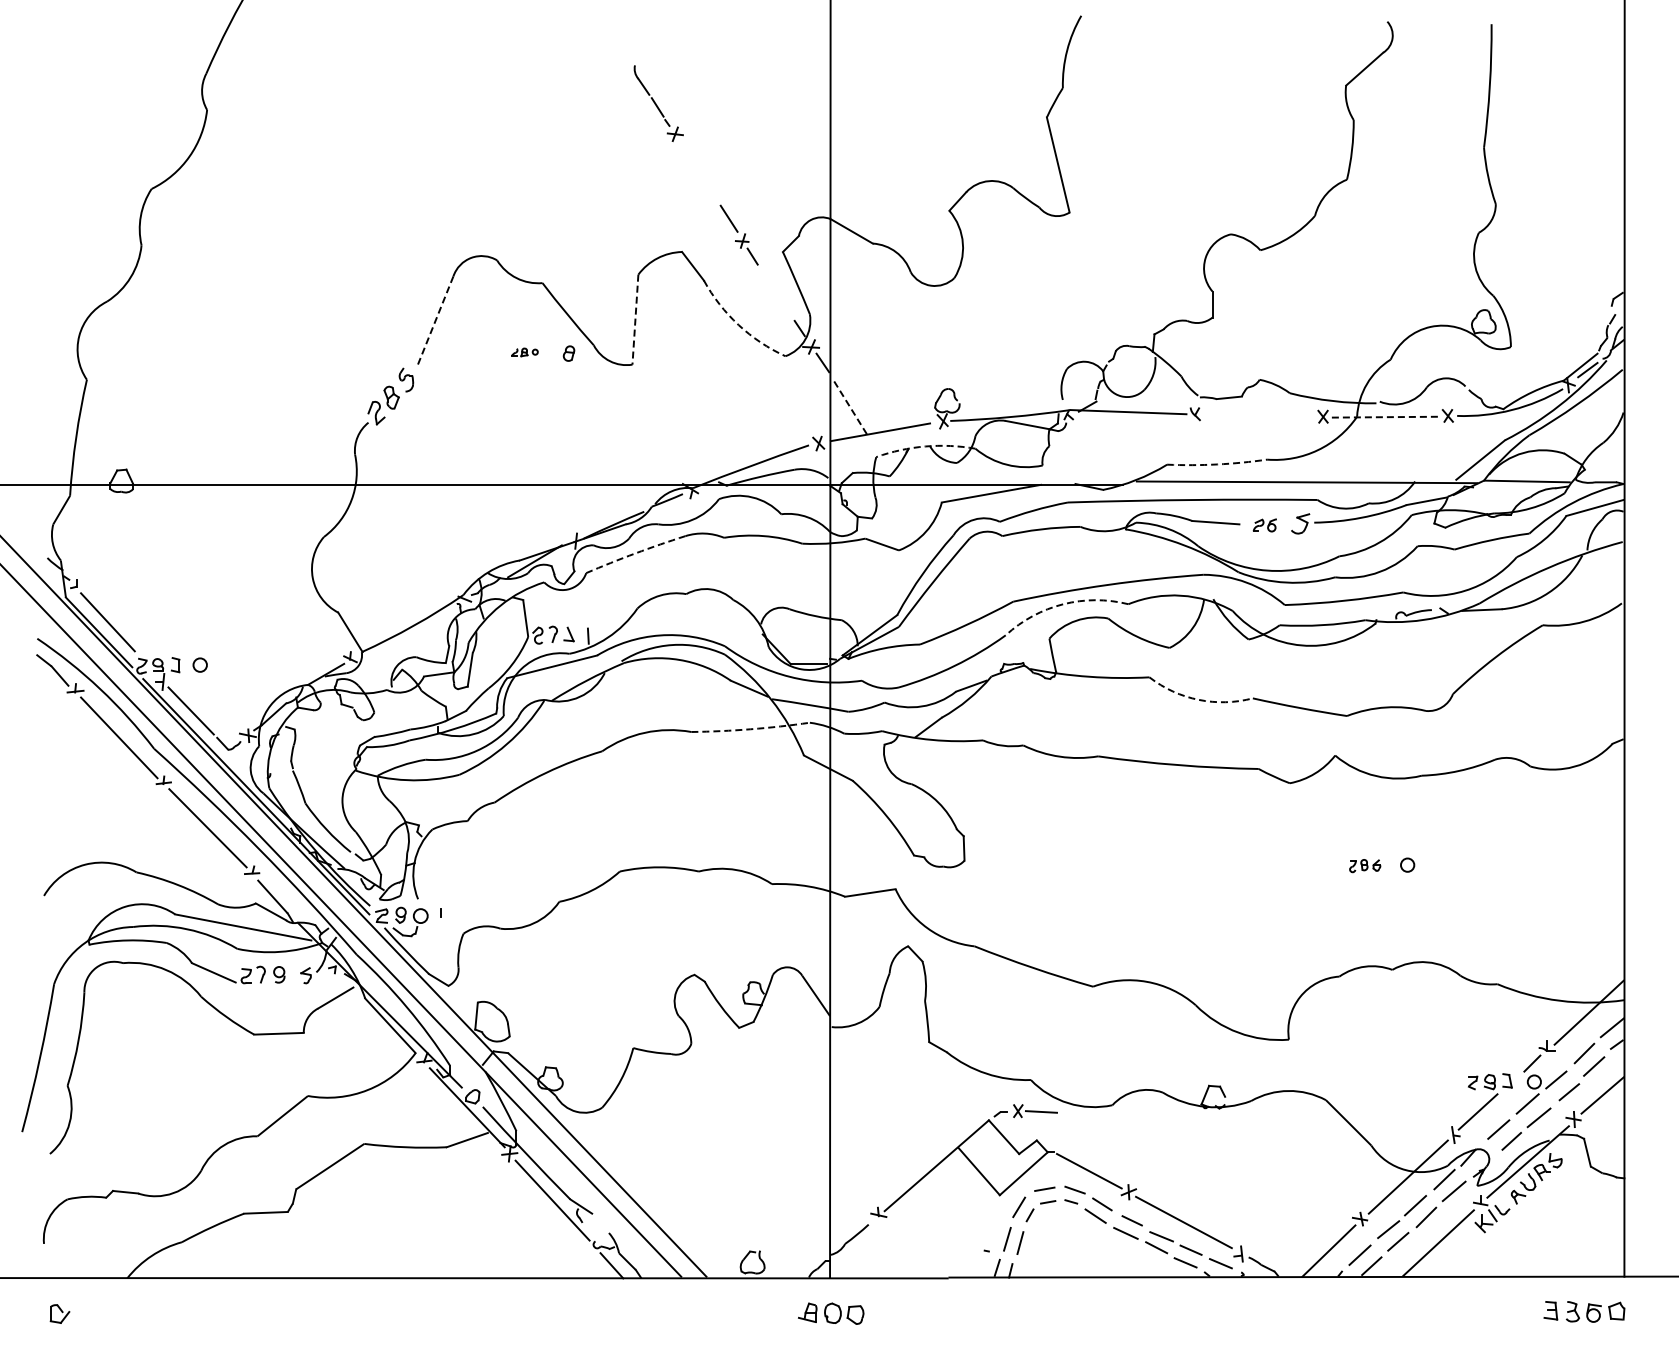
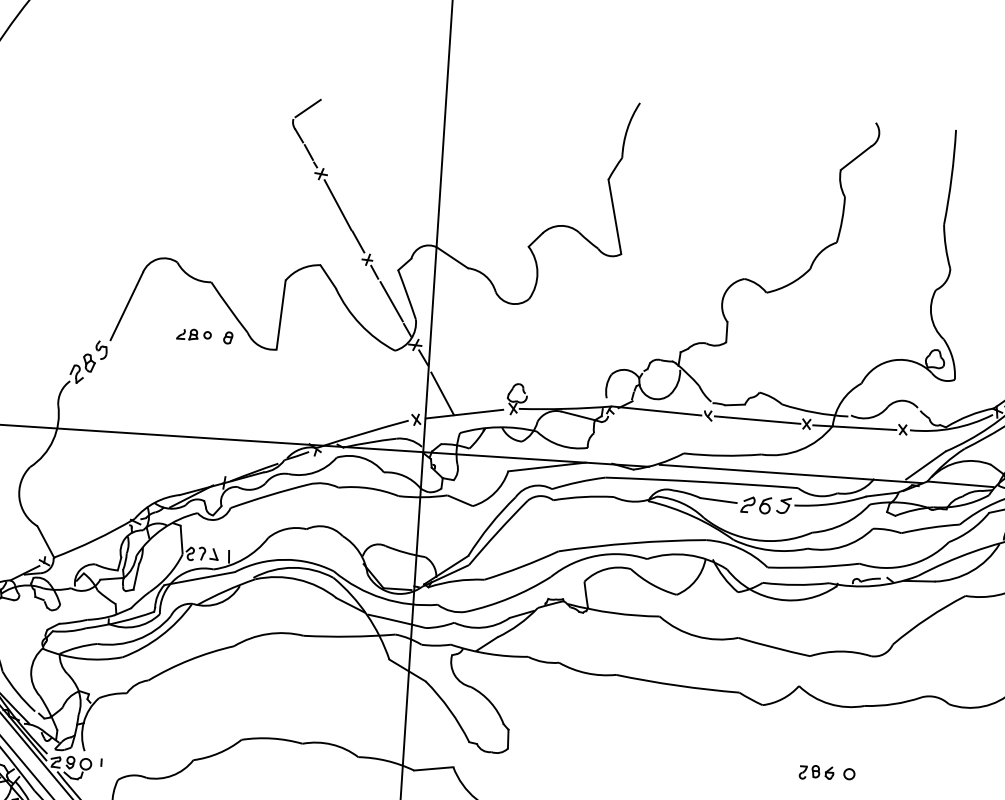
line: (652, 50) -> (307, 108), added
line: (699, 172) -> (337, 204), added
line: (777, 292) -> (392, 301), added
line: (635, 320) -> (281, 315), dashed -> solid
line: (435, 321) -> (126, 306), dashed -> solid
arc: (738, 325) -> (360, 324), dashed -> solid
part: (524, 352) -> (193, 334), size x1.67
line: (850, 408) -> (442, 394), dashed -> solid
line: (1259, 415) -> (757, 420), added
line: (1385, 417) -> (854, 427), dashed -> solid
arc: (925, 446) -> (498, 427), dashed -> solid
arc: (1217, 464) -> (722, 455), dashed -> solid
part: (1264, 525) -> (755, 505), size x1.67
arc: (635, 553) -> (269, 495), dashed -> solid
arc: (1063, 604) -> (597, 556), dashed -> solid
arc: (1198, 699) -> (696, 636), dashed -> solid
arc: (750, 729) -> (349, 636), dashed -> solid
part: (1364, 865) -> (816, 772), size x1.43

